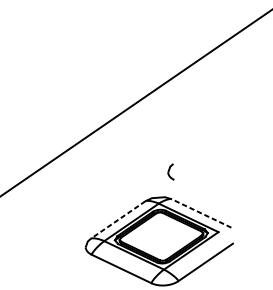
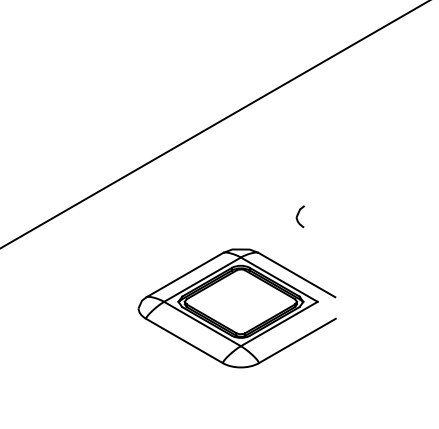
part: (170, 172) -> (299, 216), moved
line: (201, 213) -> (296, 274), dashed -> solid
line: (117, 220) -> (184, 275), dashed -> solid

